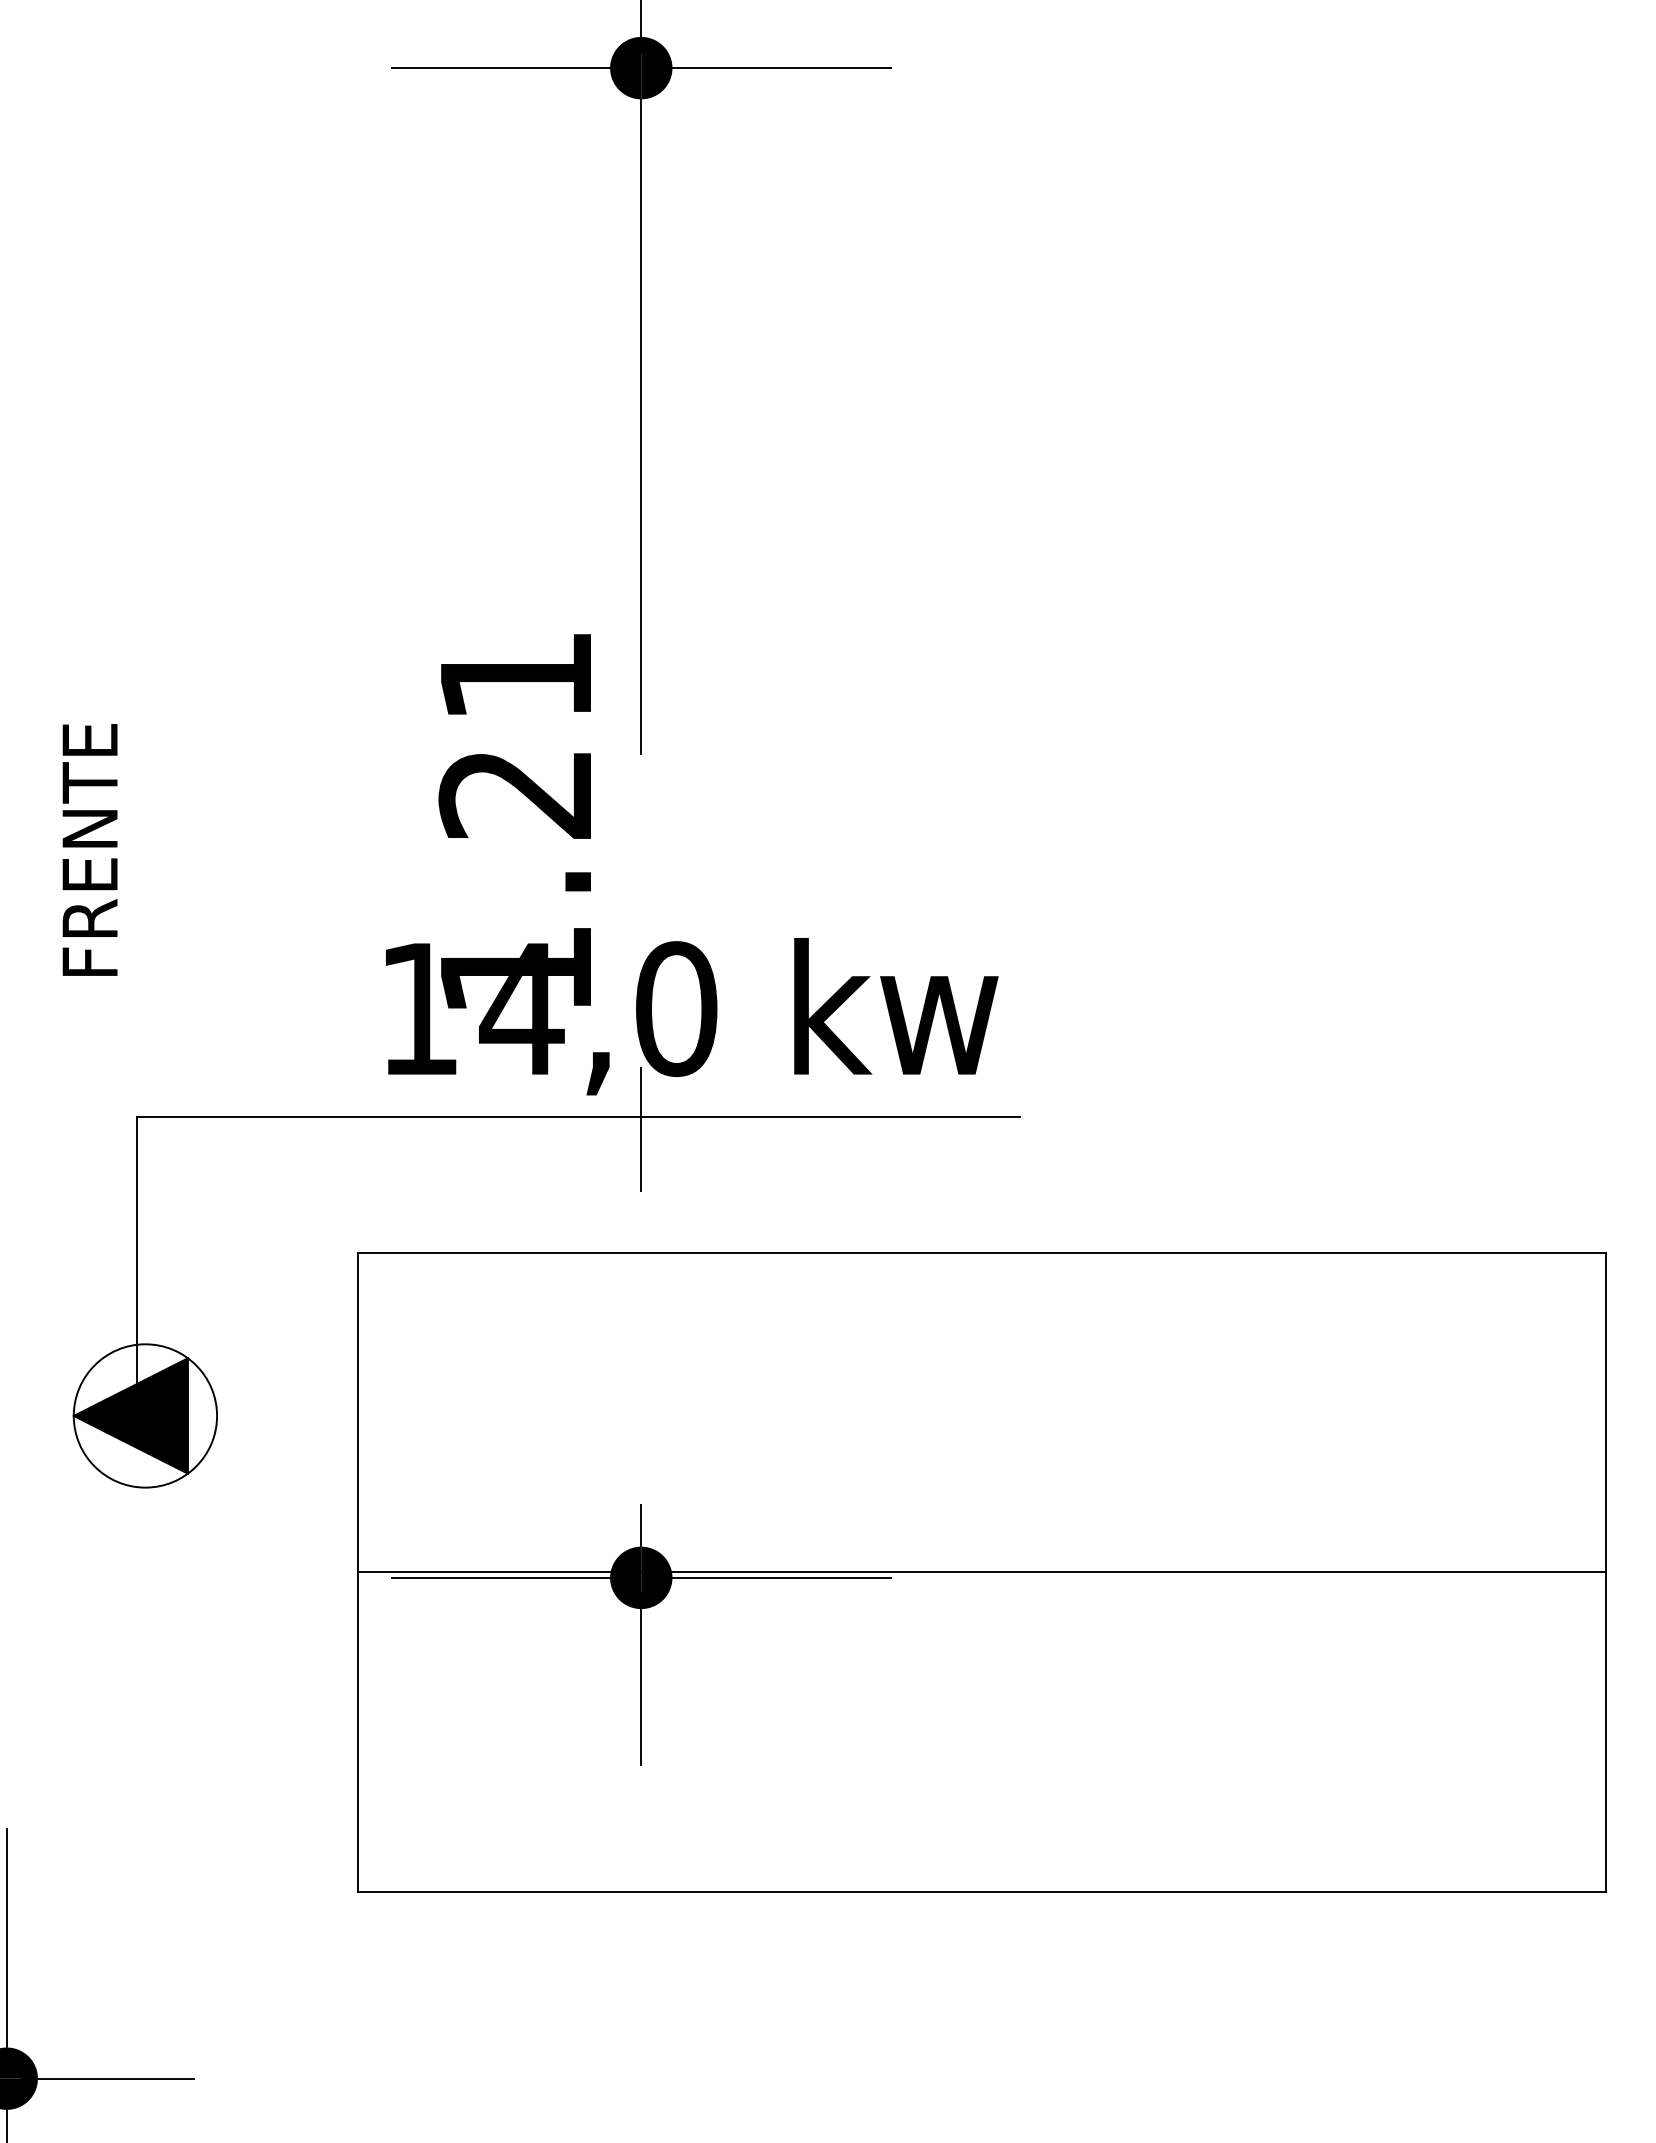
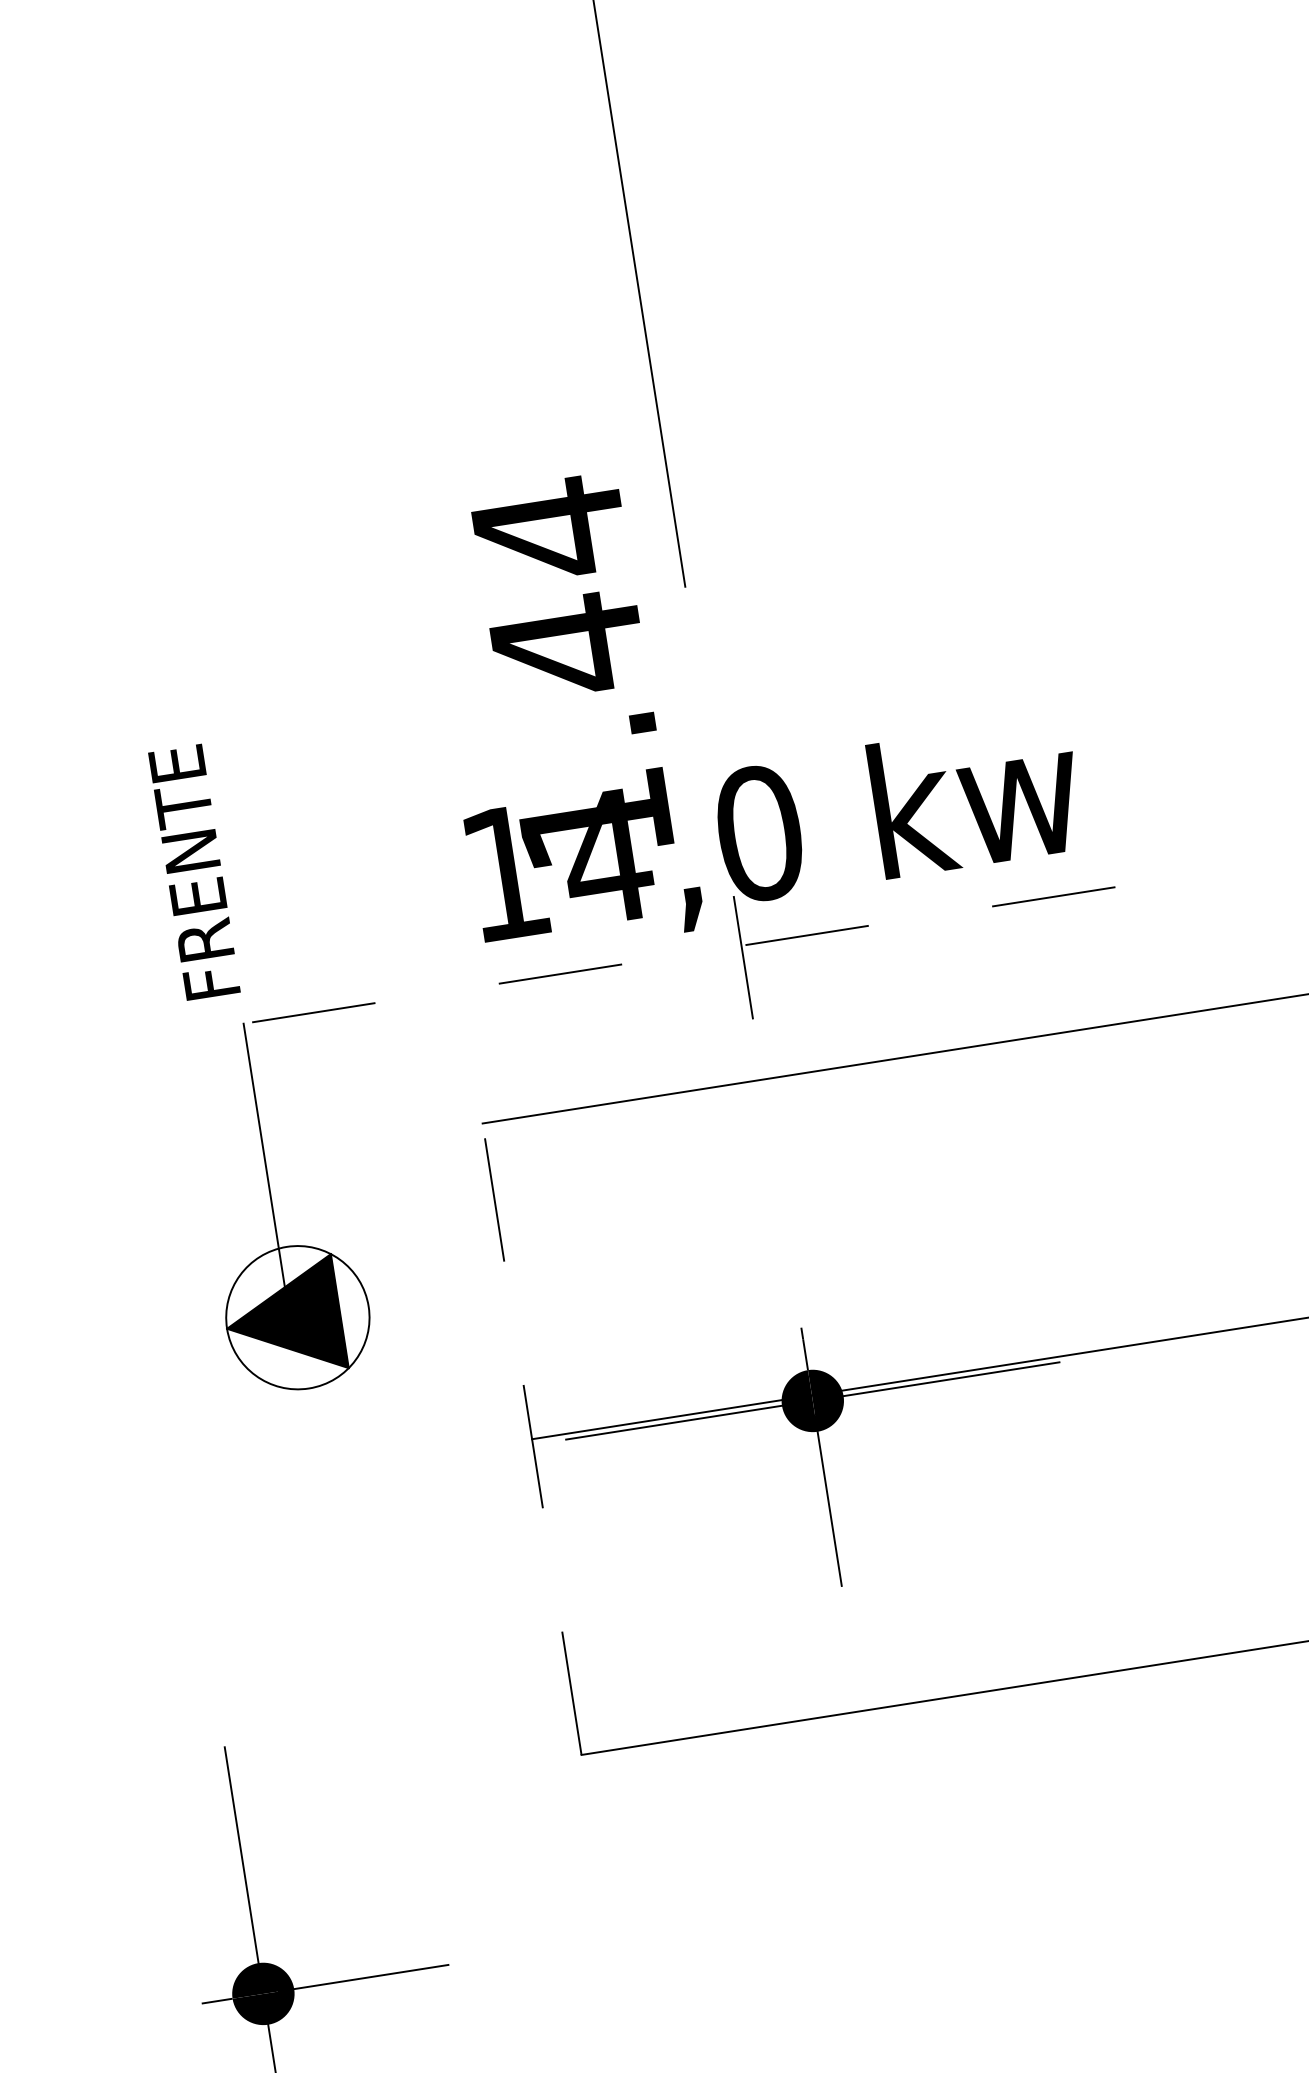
text: (514, 735) -> (557, 588), 1.21 -> 1.44
text: (89, 849) -> (193, 871), moved
line: (578, 1117) -> (679, 955), solid -> dashed
line: (358, 1572) -> (532, 1439), solid -> dashed

